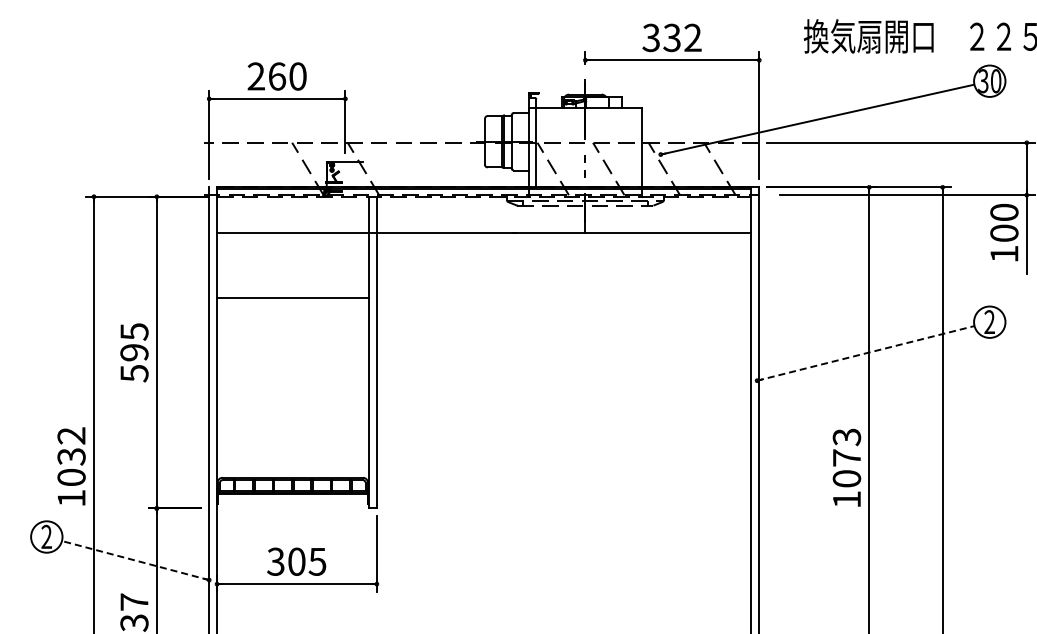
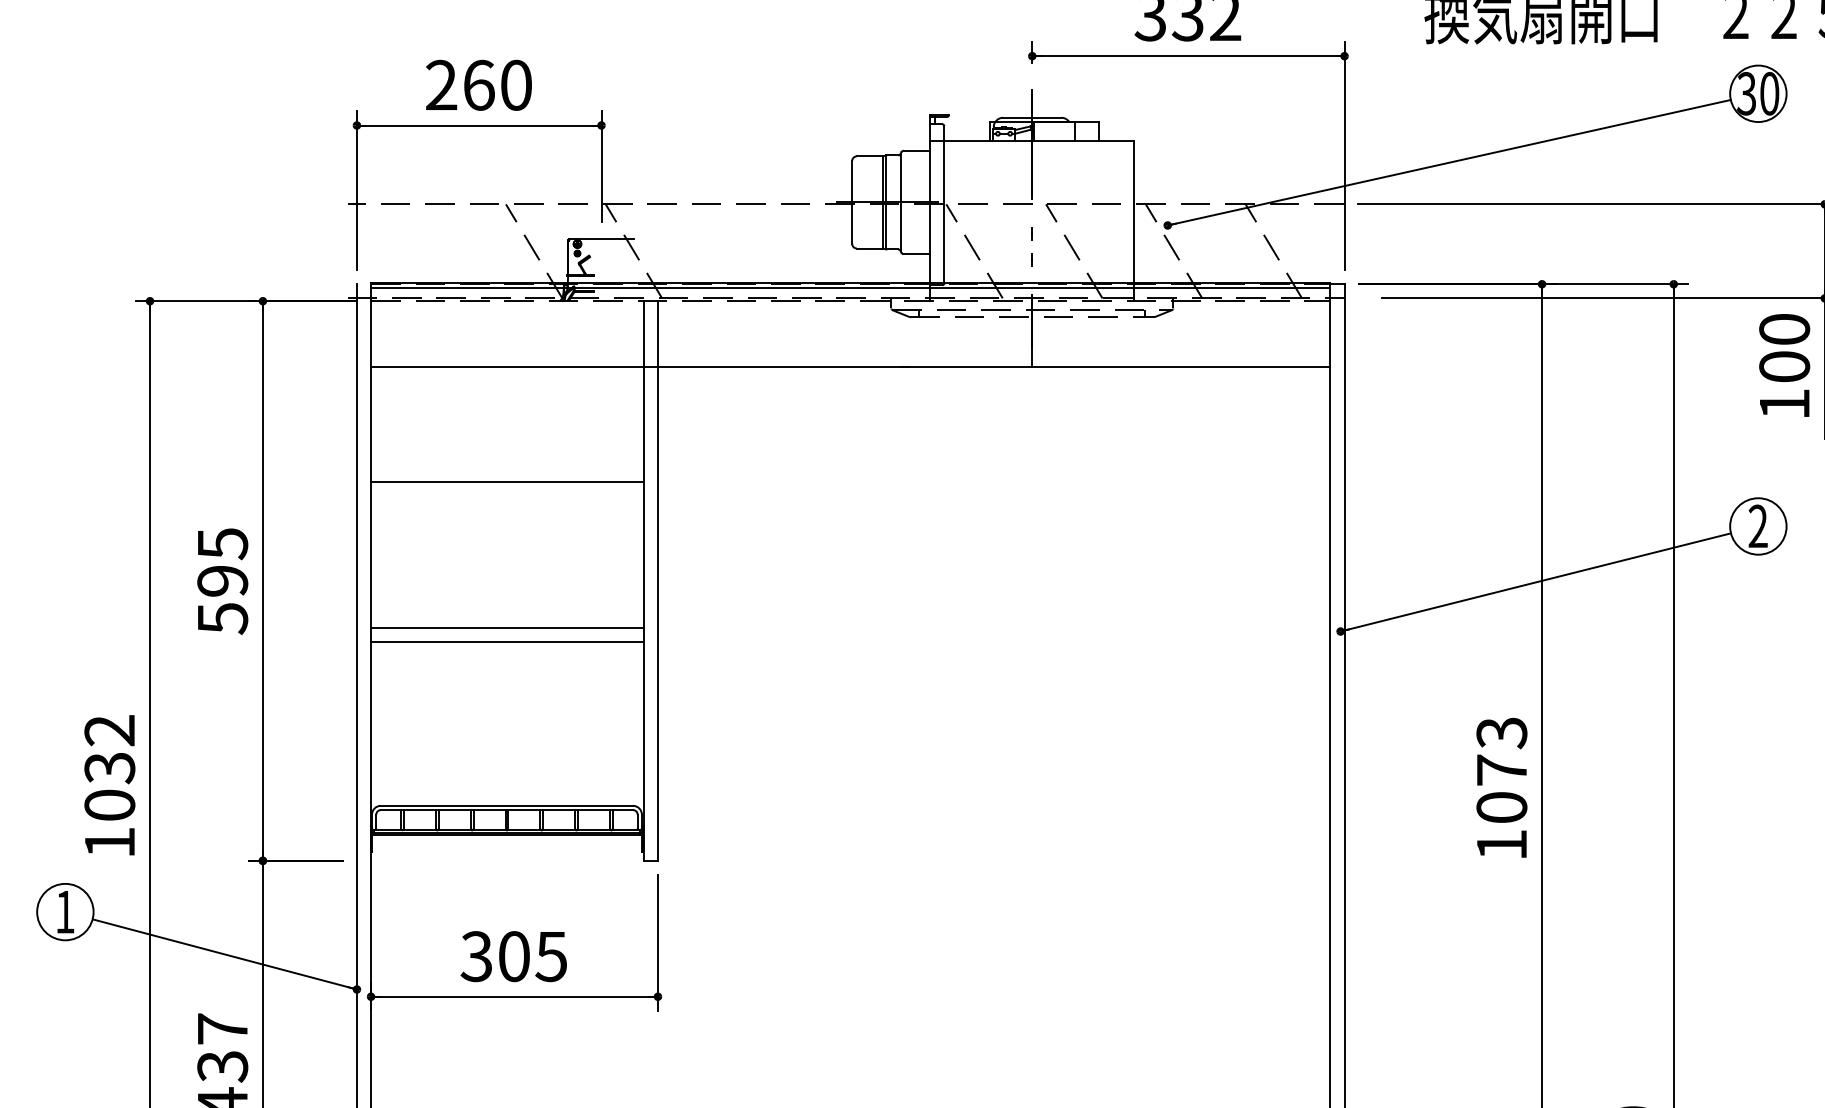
line: (866, 353) -> (1537, 582), dashed -> solid
line: (293, 378) -> (508, 627), added
line: (293, 386) -> (508, 641), added
text: (46, 536) -> (64, 911), 2 -> 1
line: (135, 560) -> (224, 954), dashed -> solid

